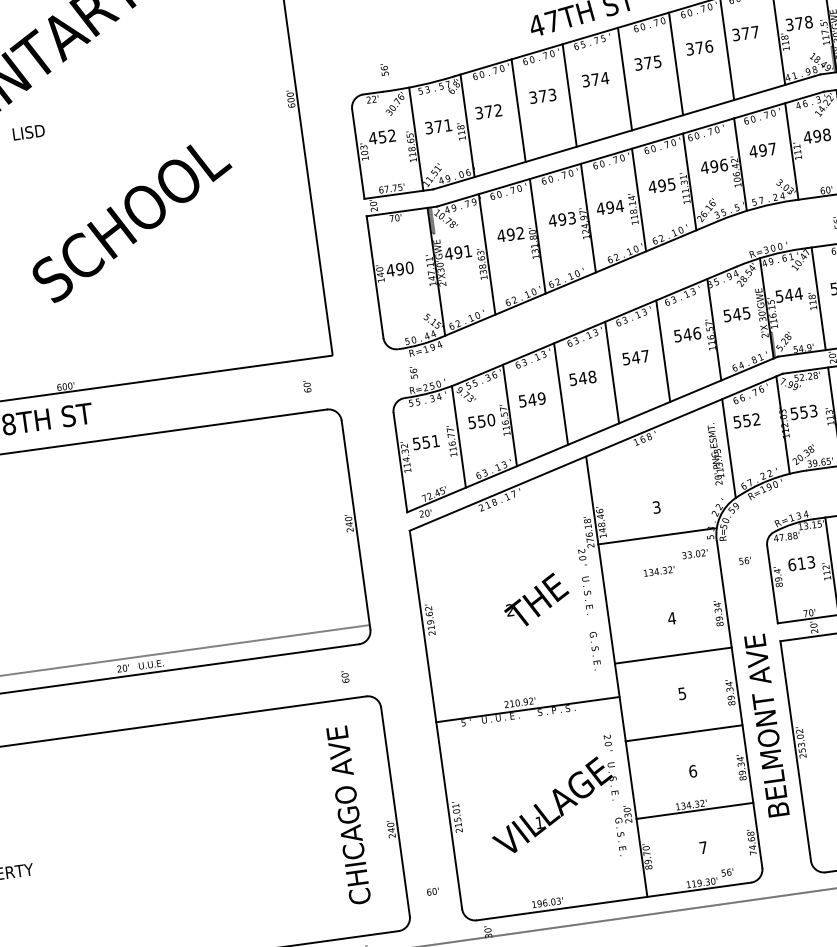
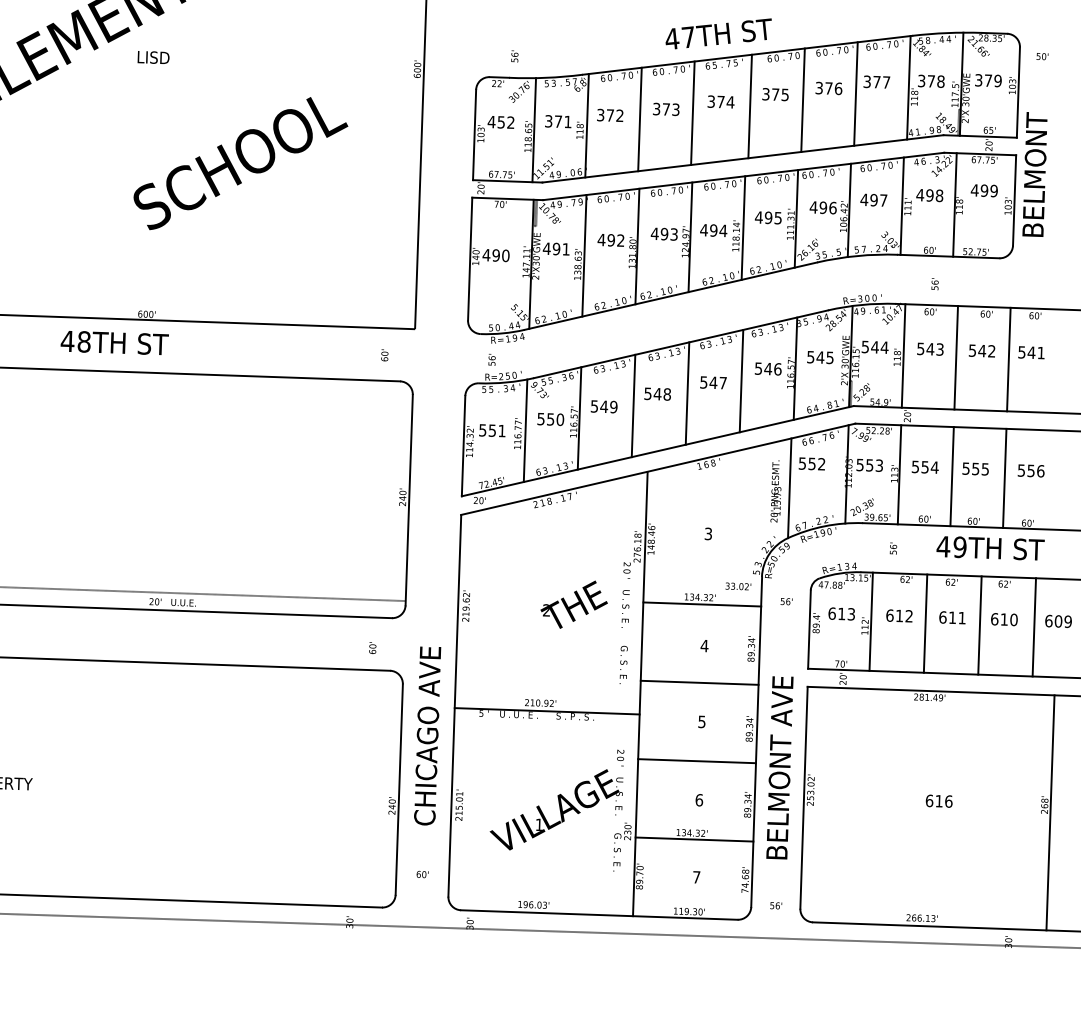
line: (656, 536) -> (702, 604), moved
text: (348, 814) -> (427, 735), moved
text: (727, 872) -> (776, 905), moved

